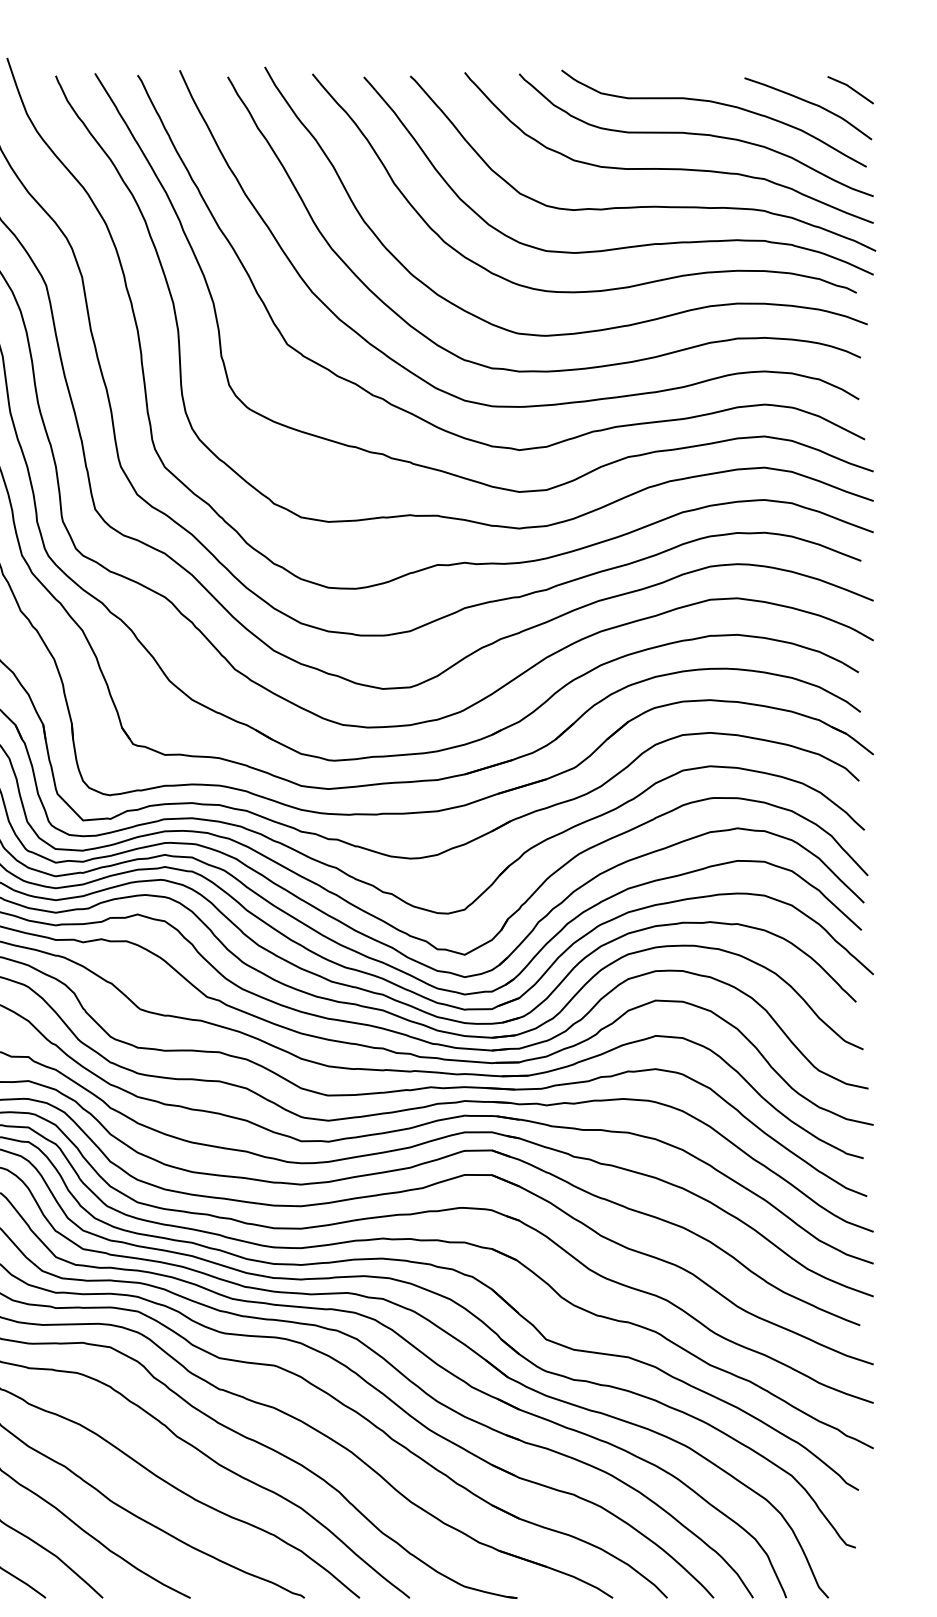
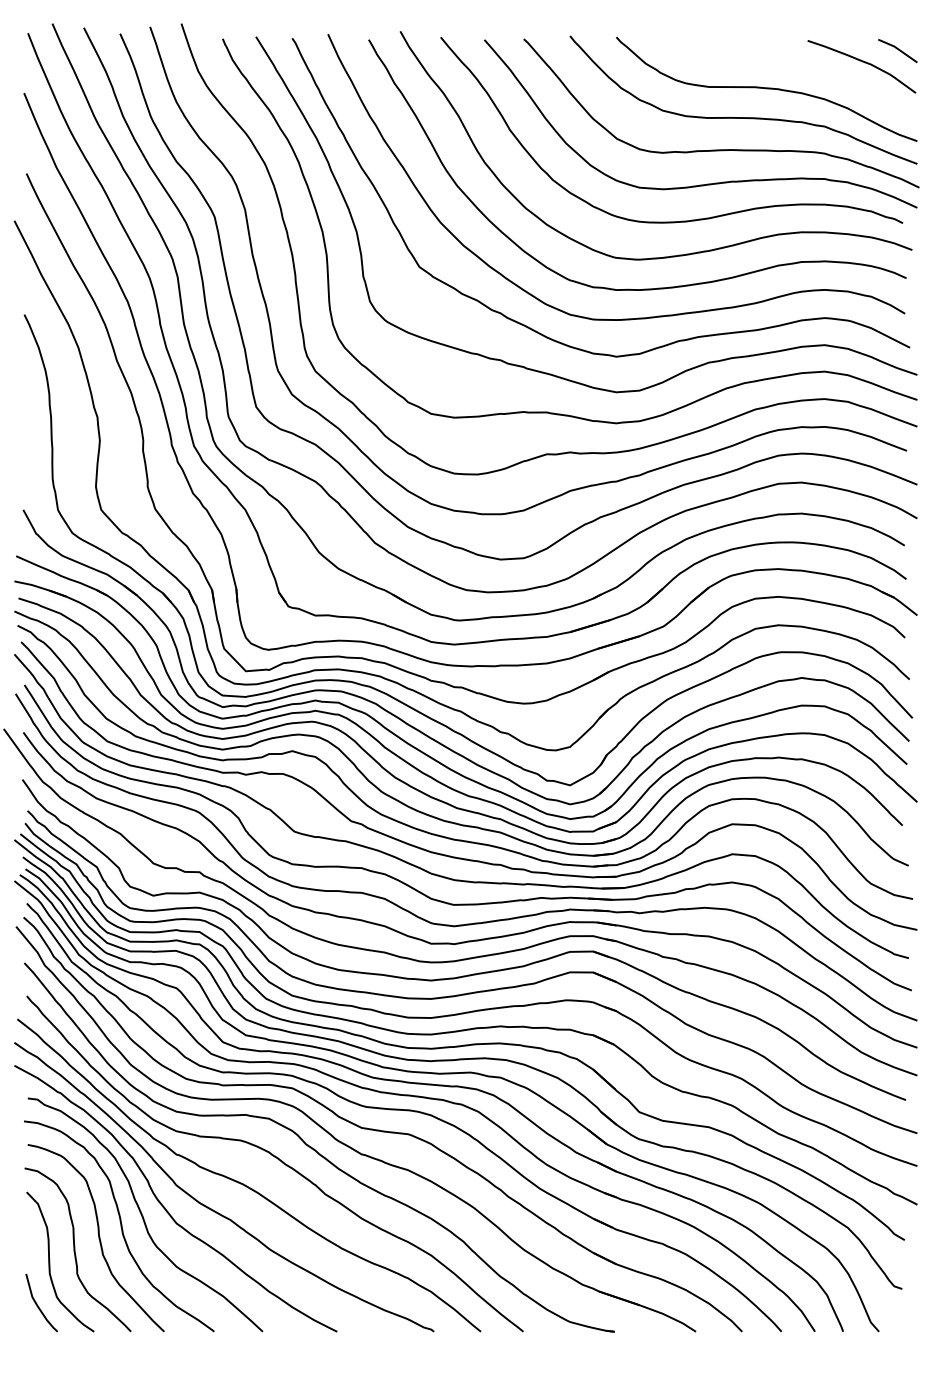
curve: (714, 103) -> (782, 62), removed

